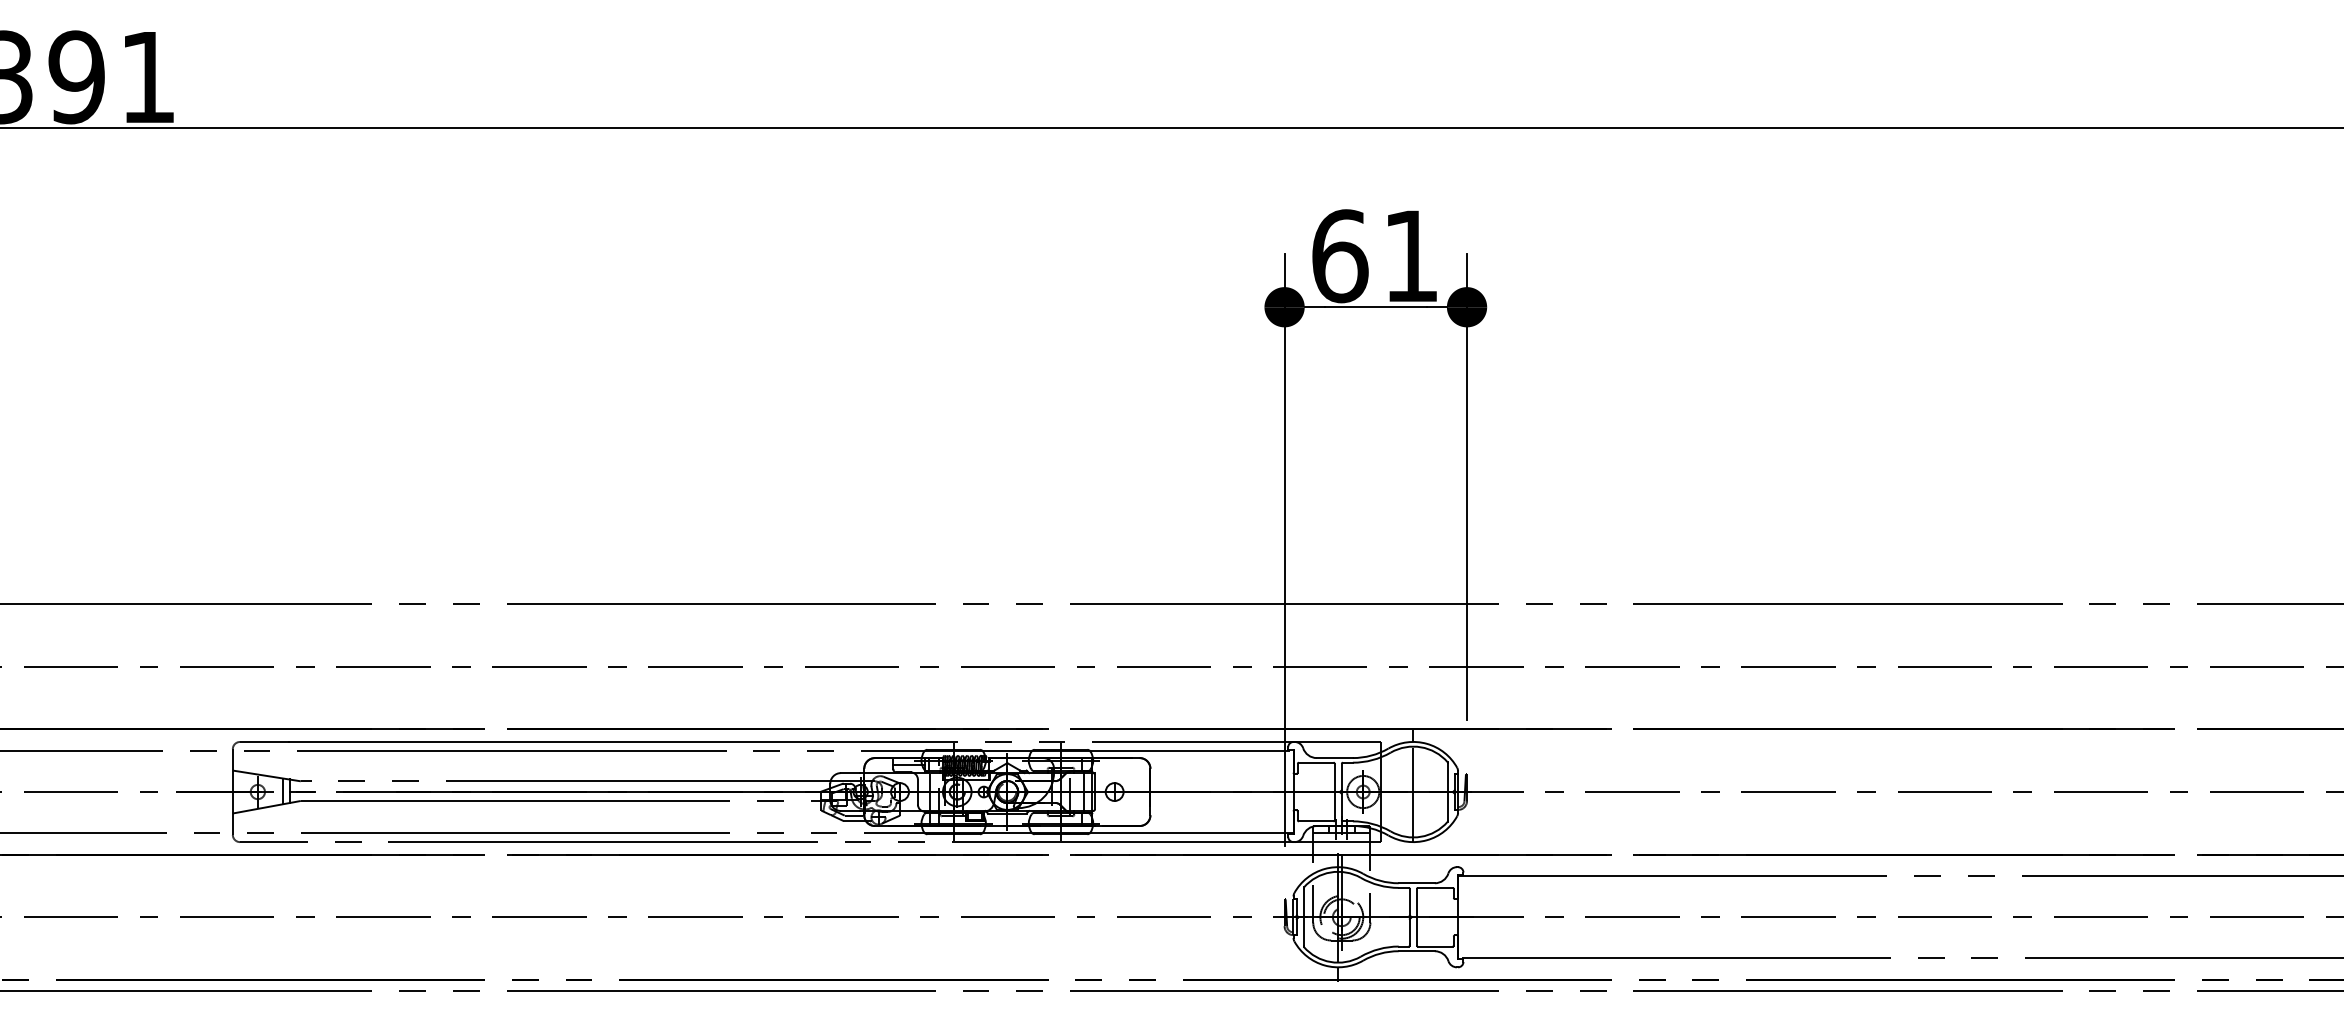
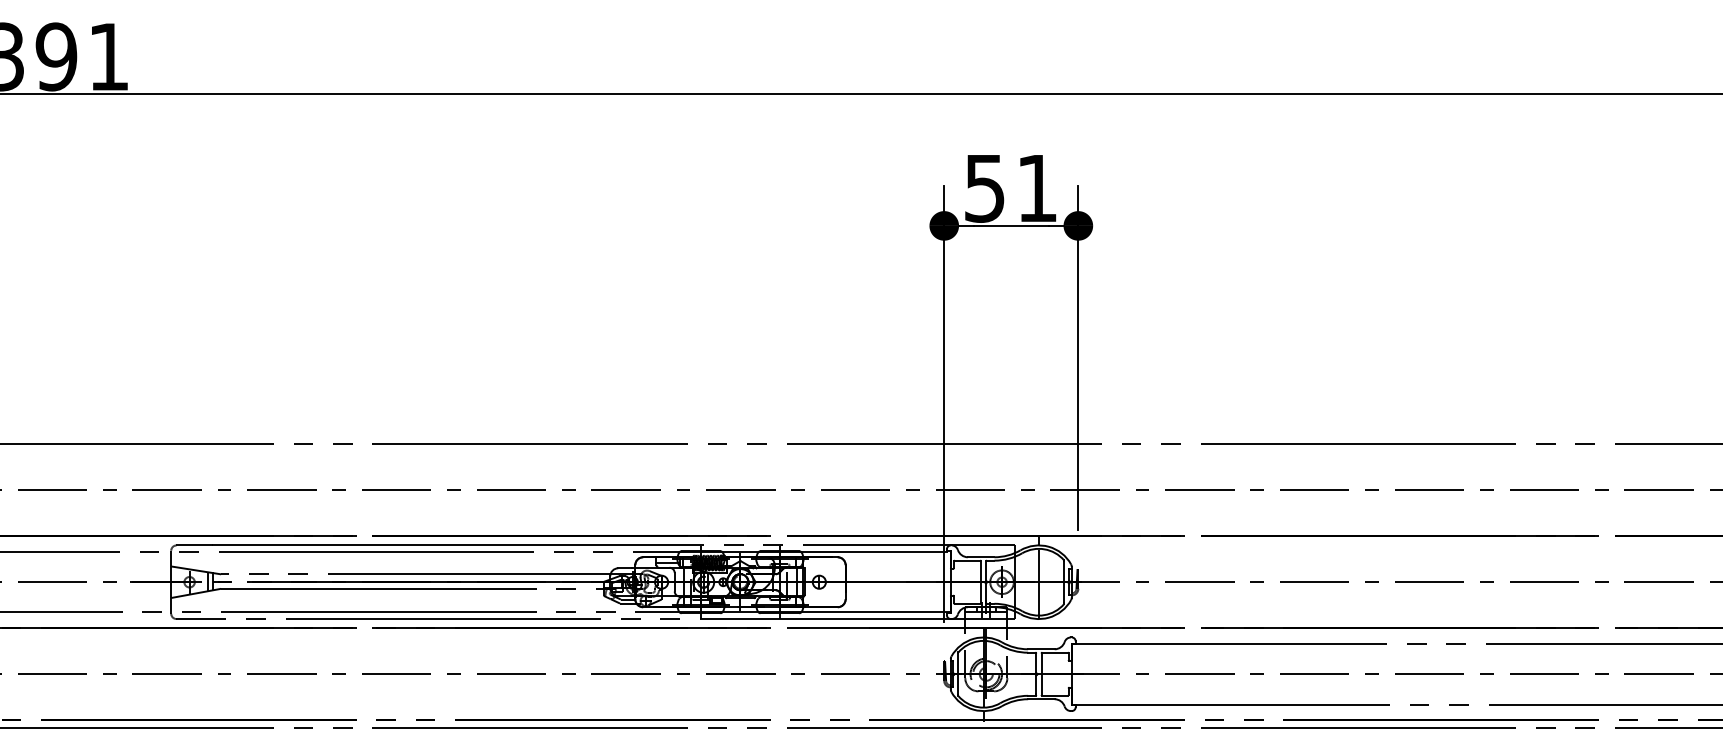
text: (1340, 256) -> (985, 188), 61 -> 51

